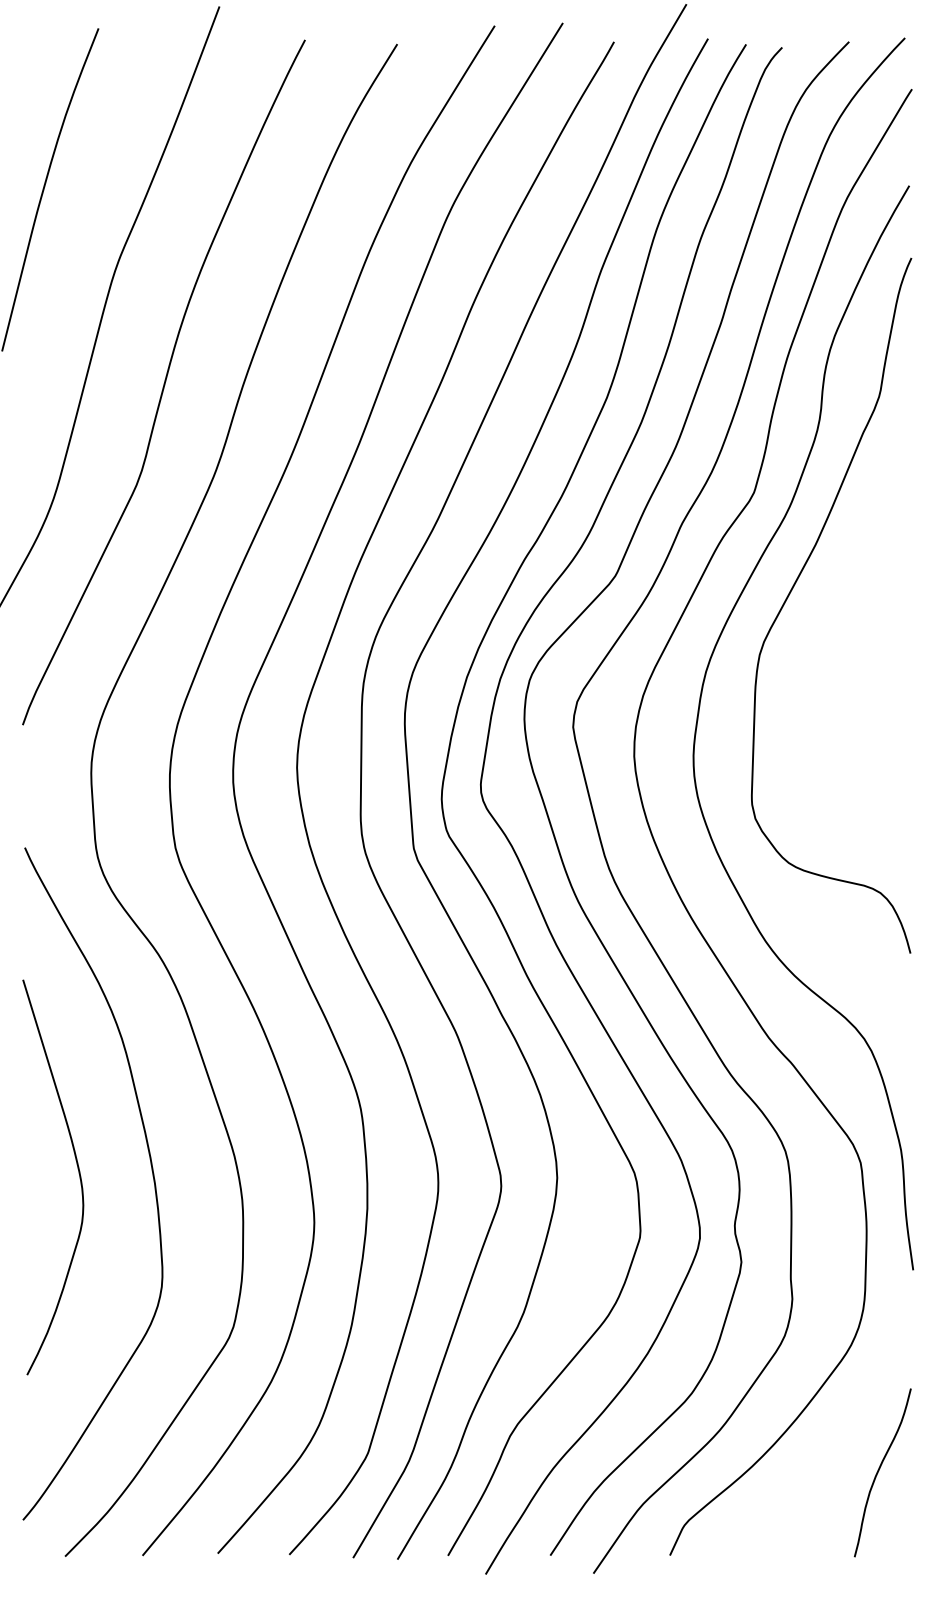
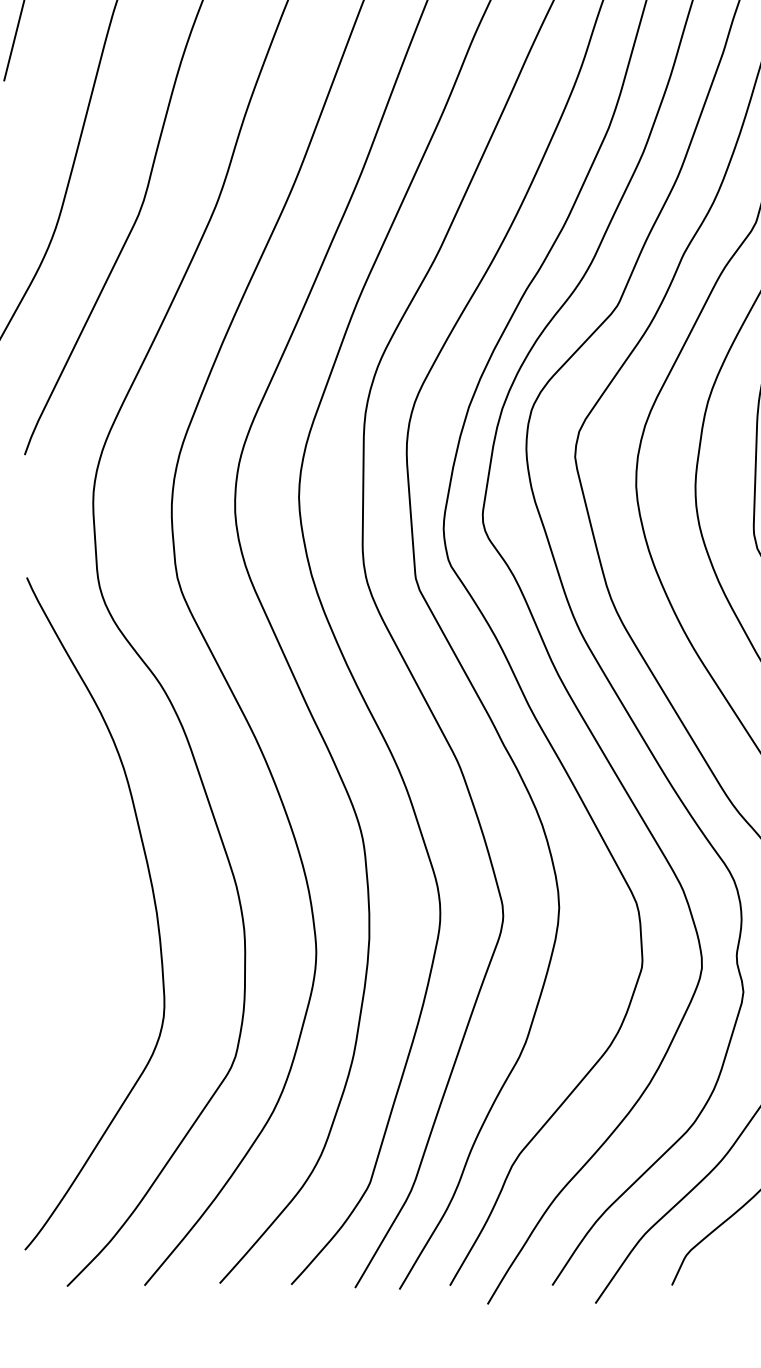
curve: (77, 1169) -> (79, 899), removed

